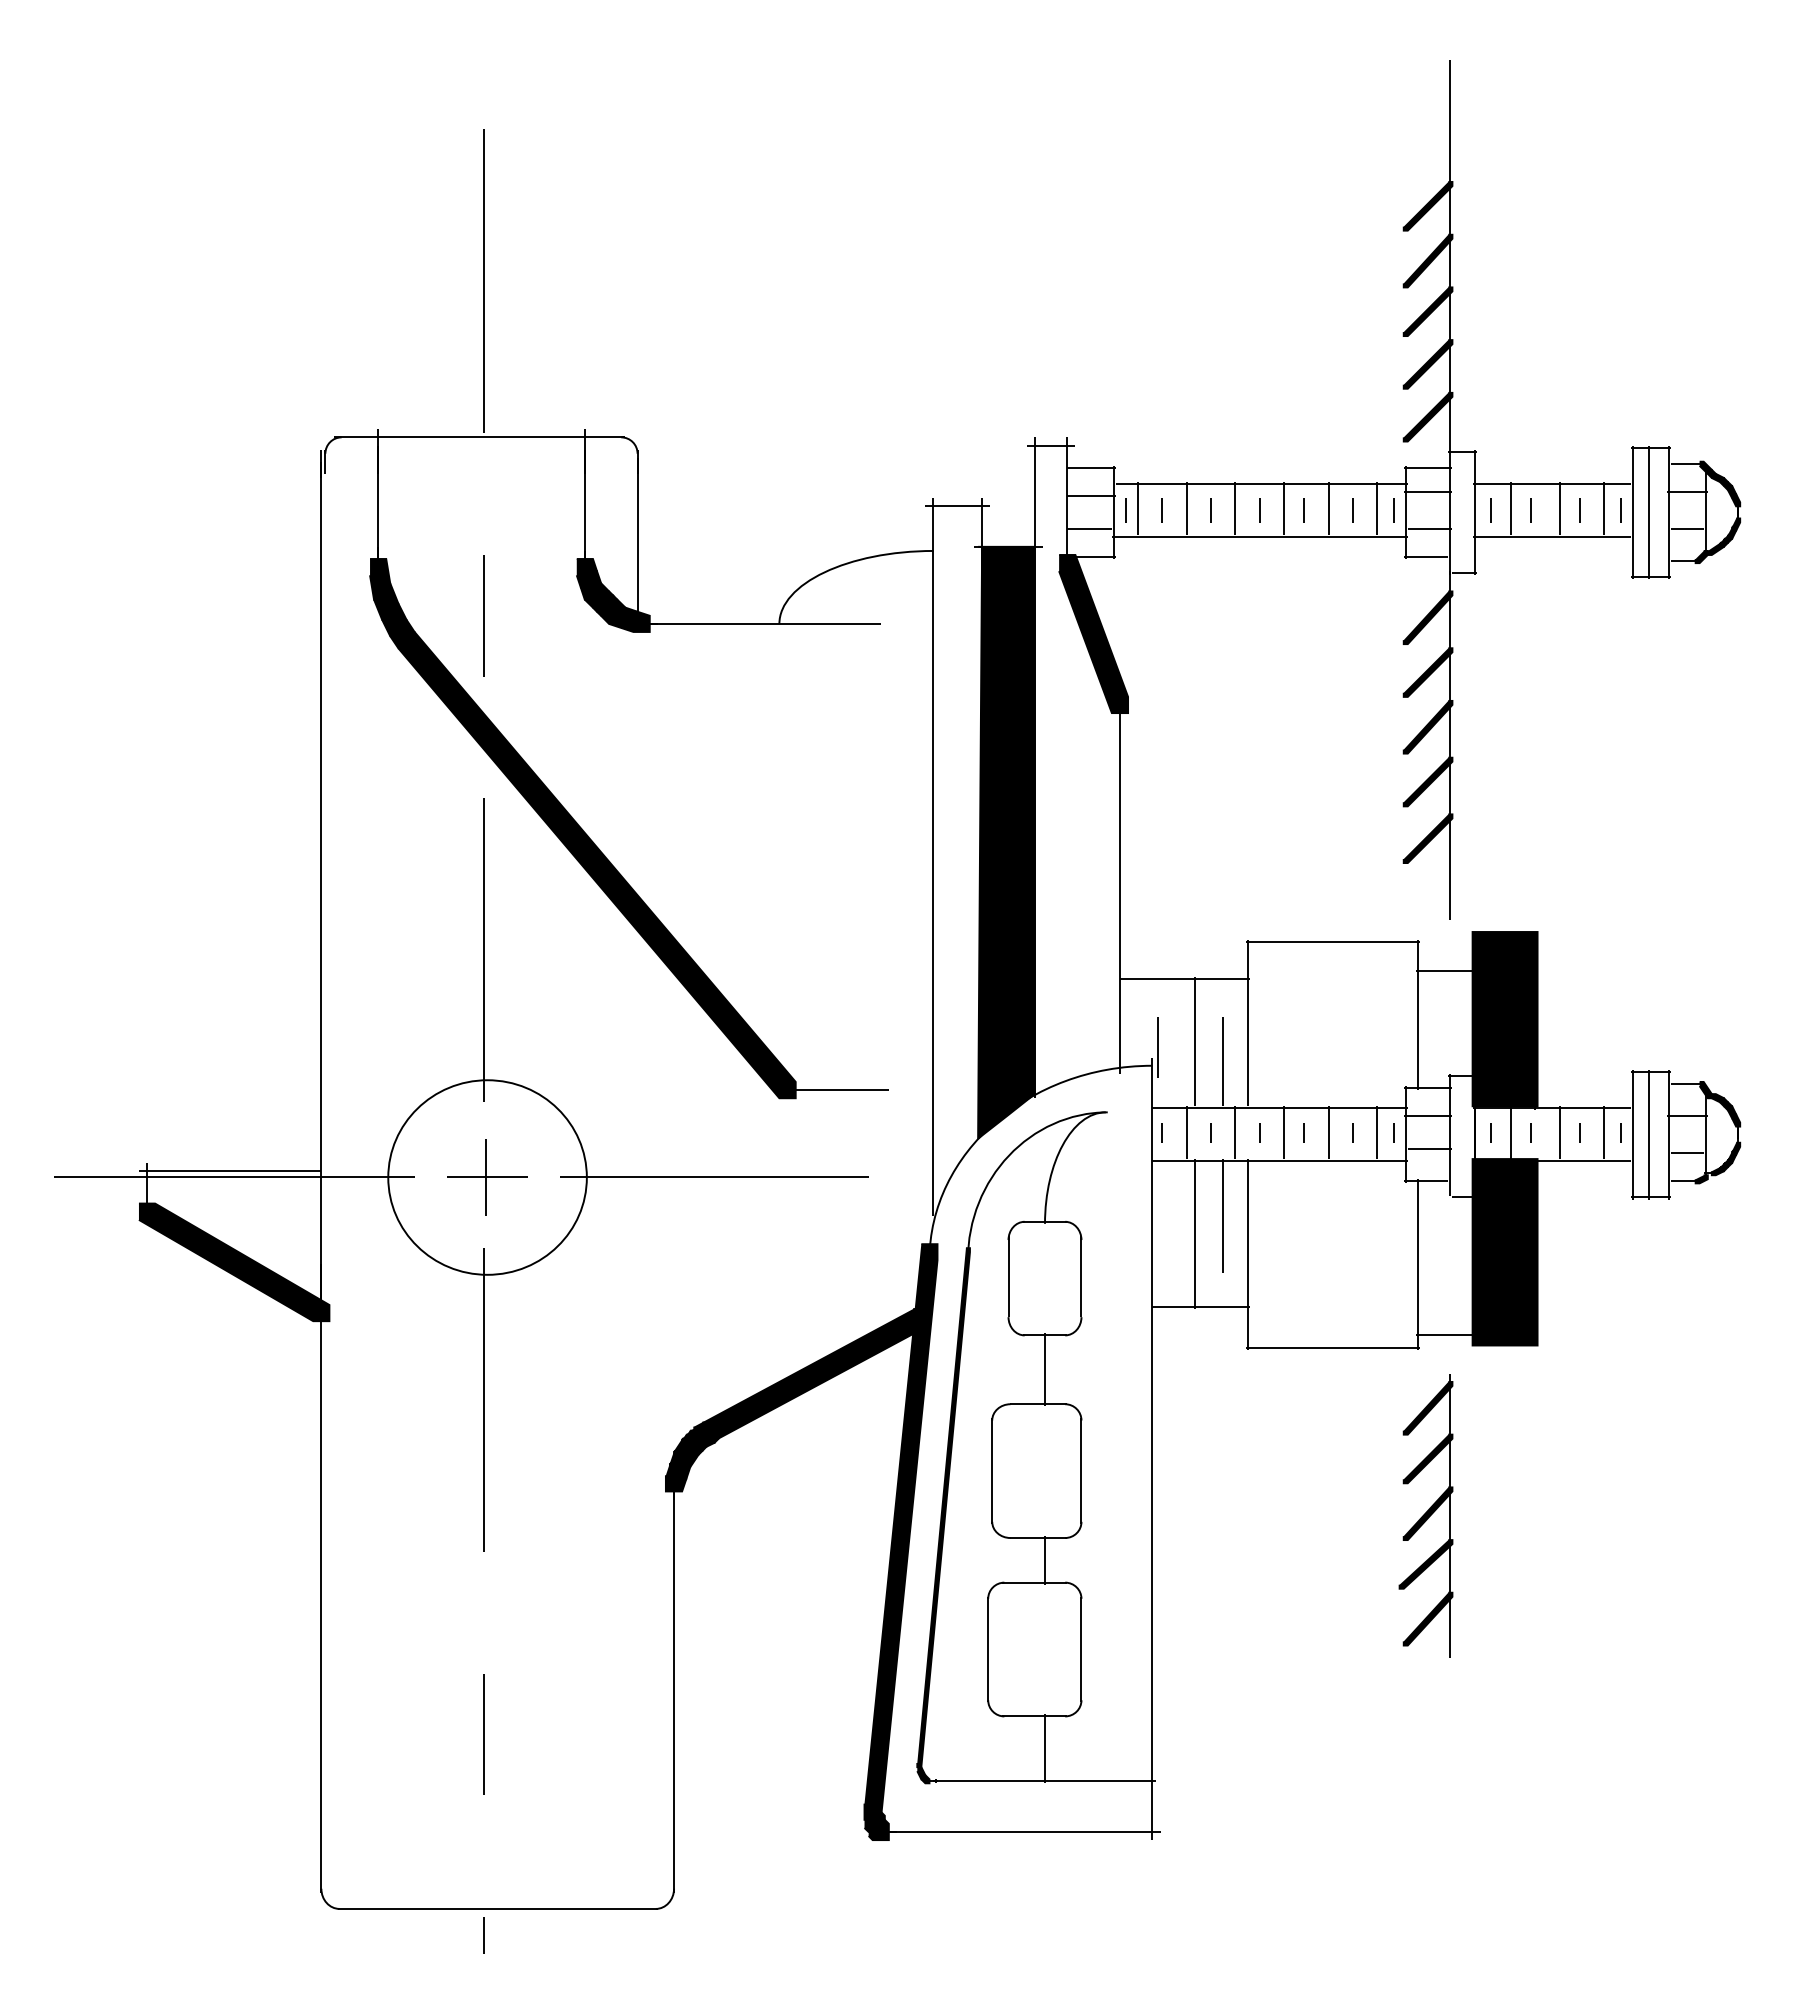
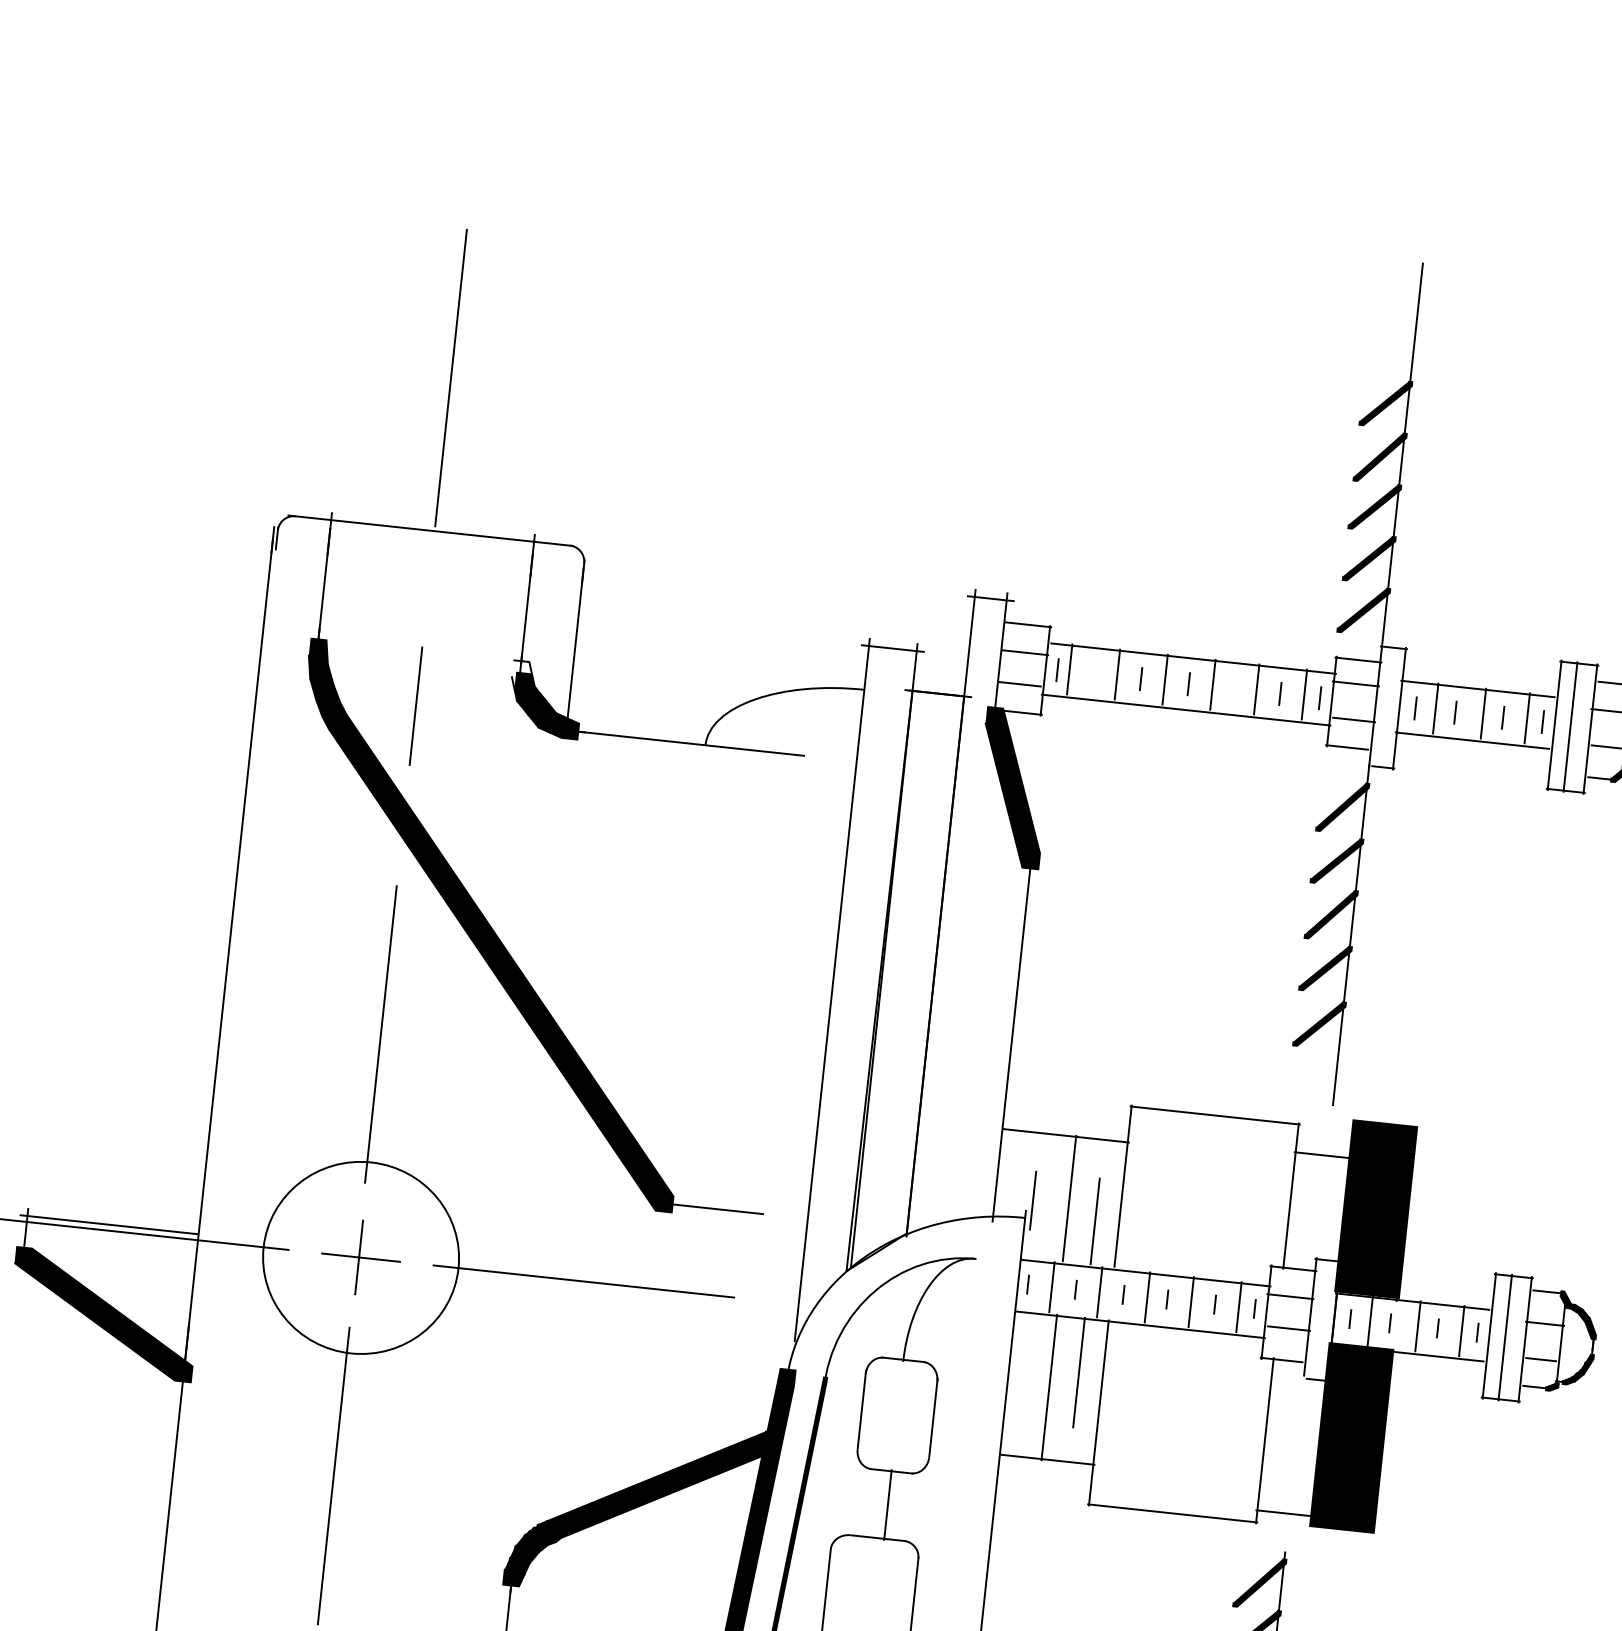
line: (1161, 510) -> (1092, 674), removed
line: (1303, 510) -> (1231, 688), removed
fill: (586, 573) -> (521, 675), removed
fill: (1006, 842) -> (905, 983), removed

